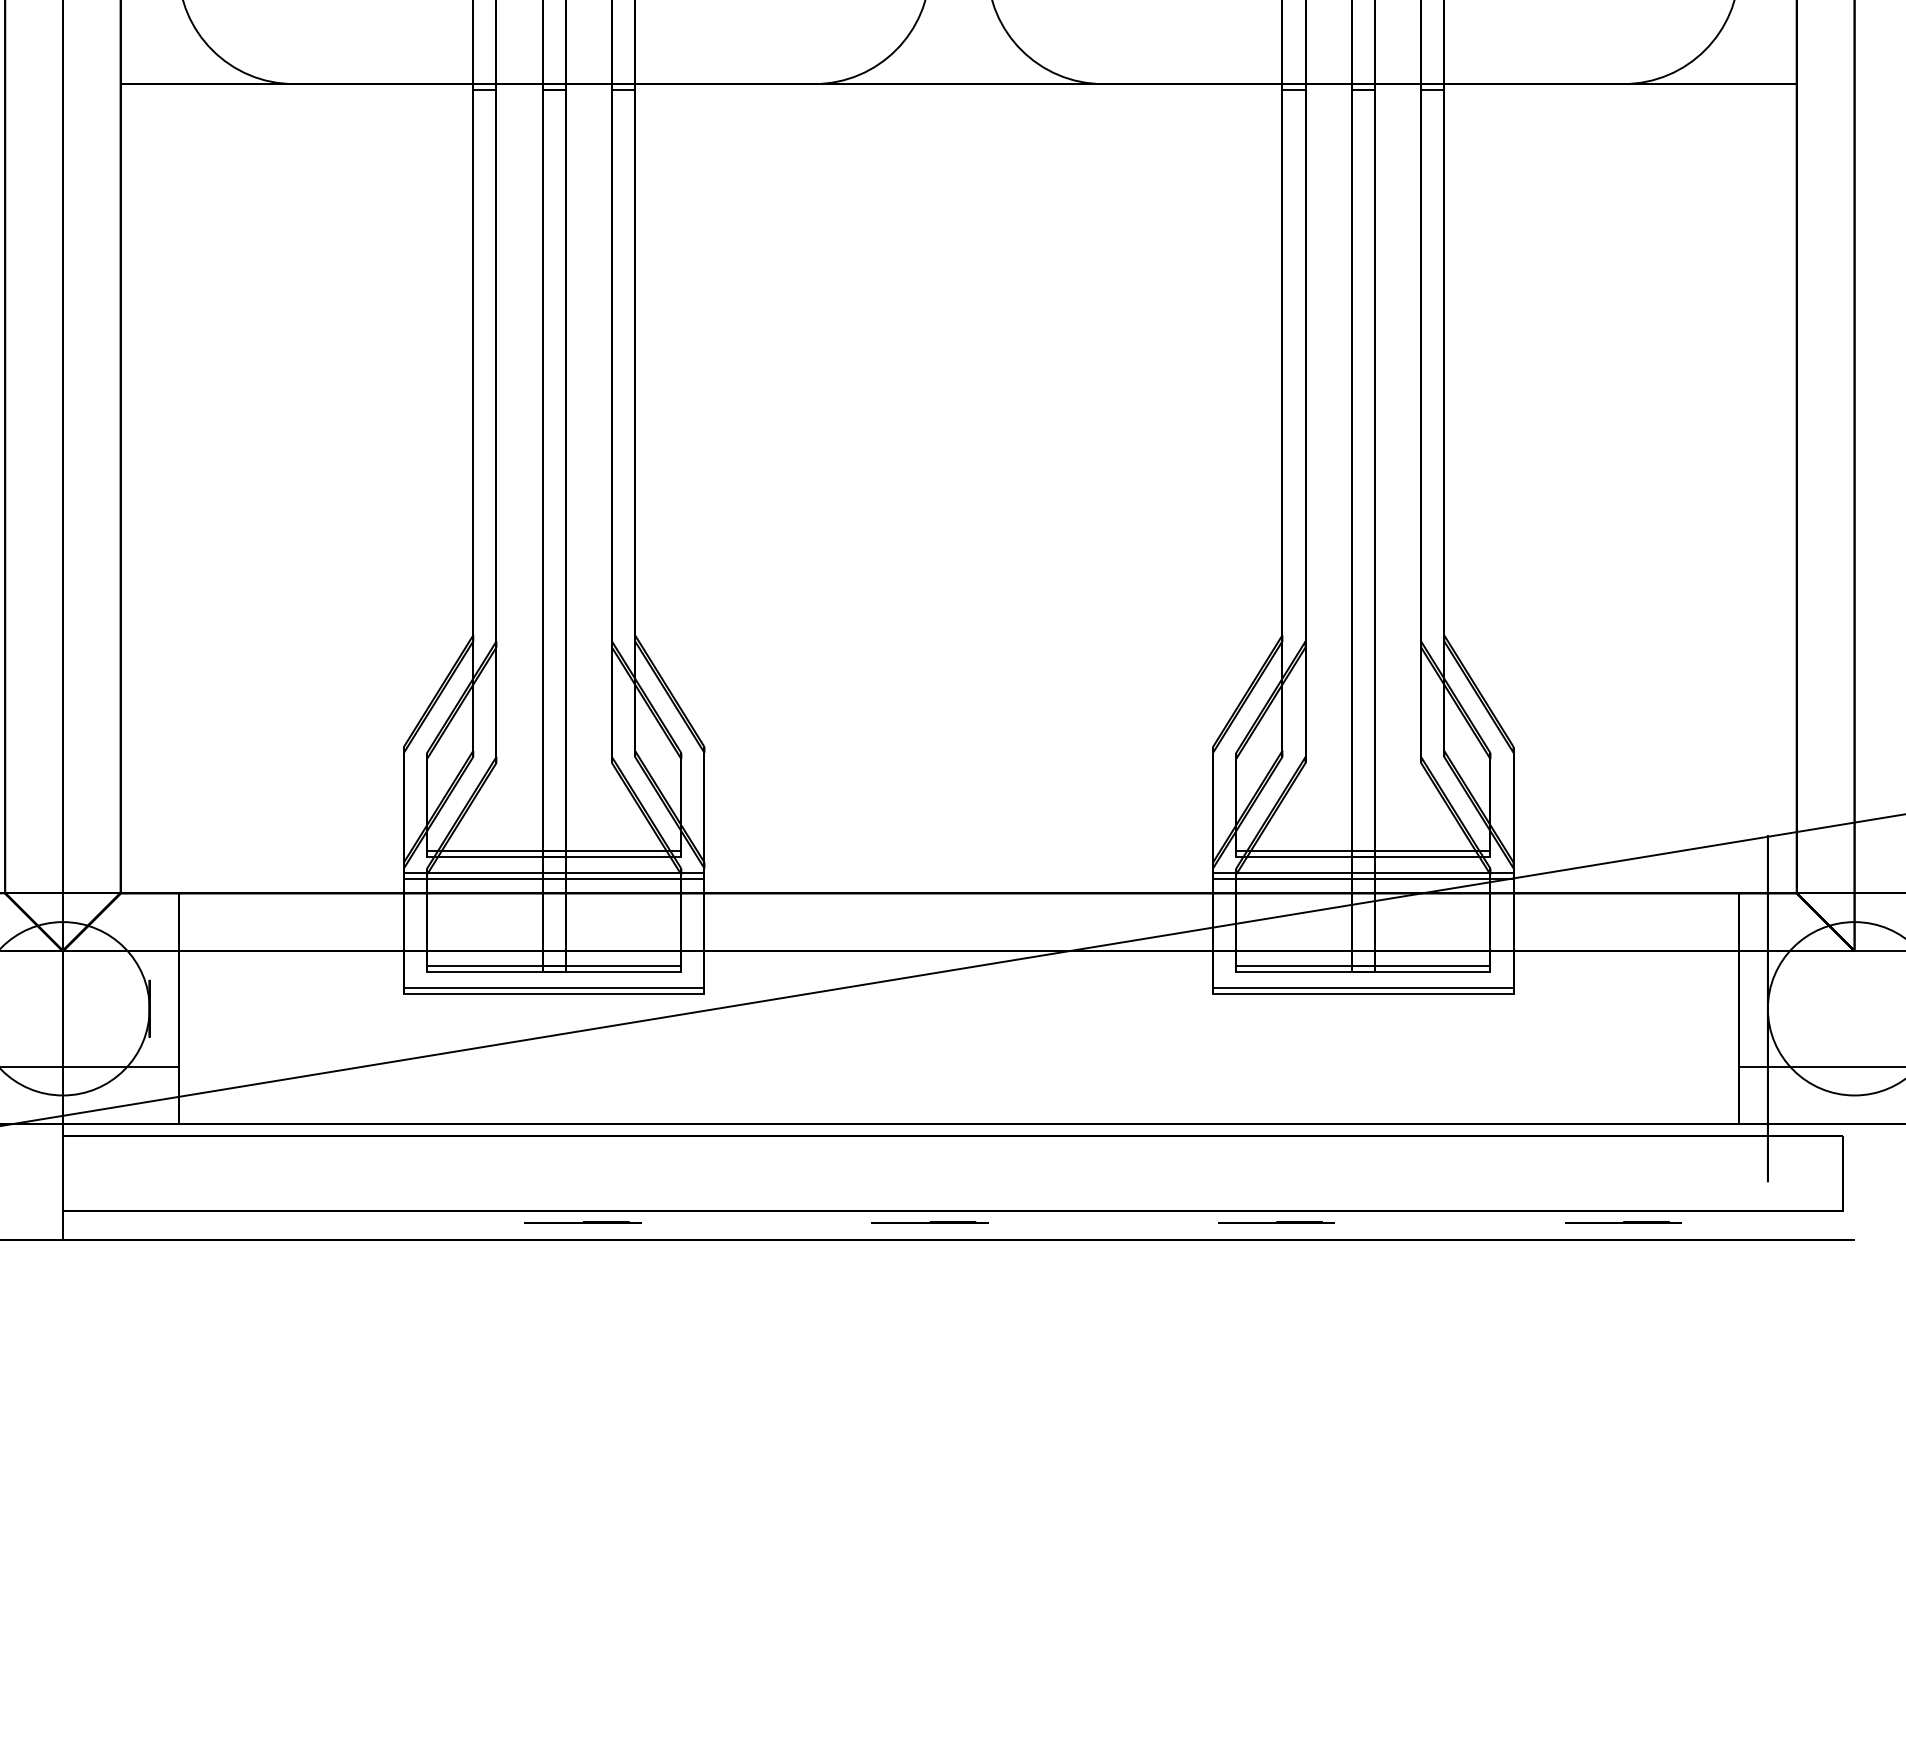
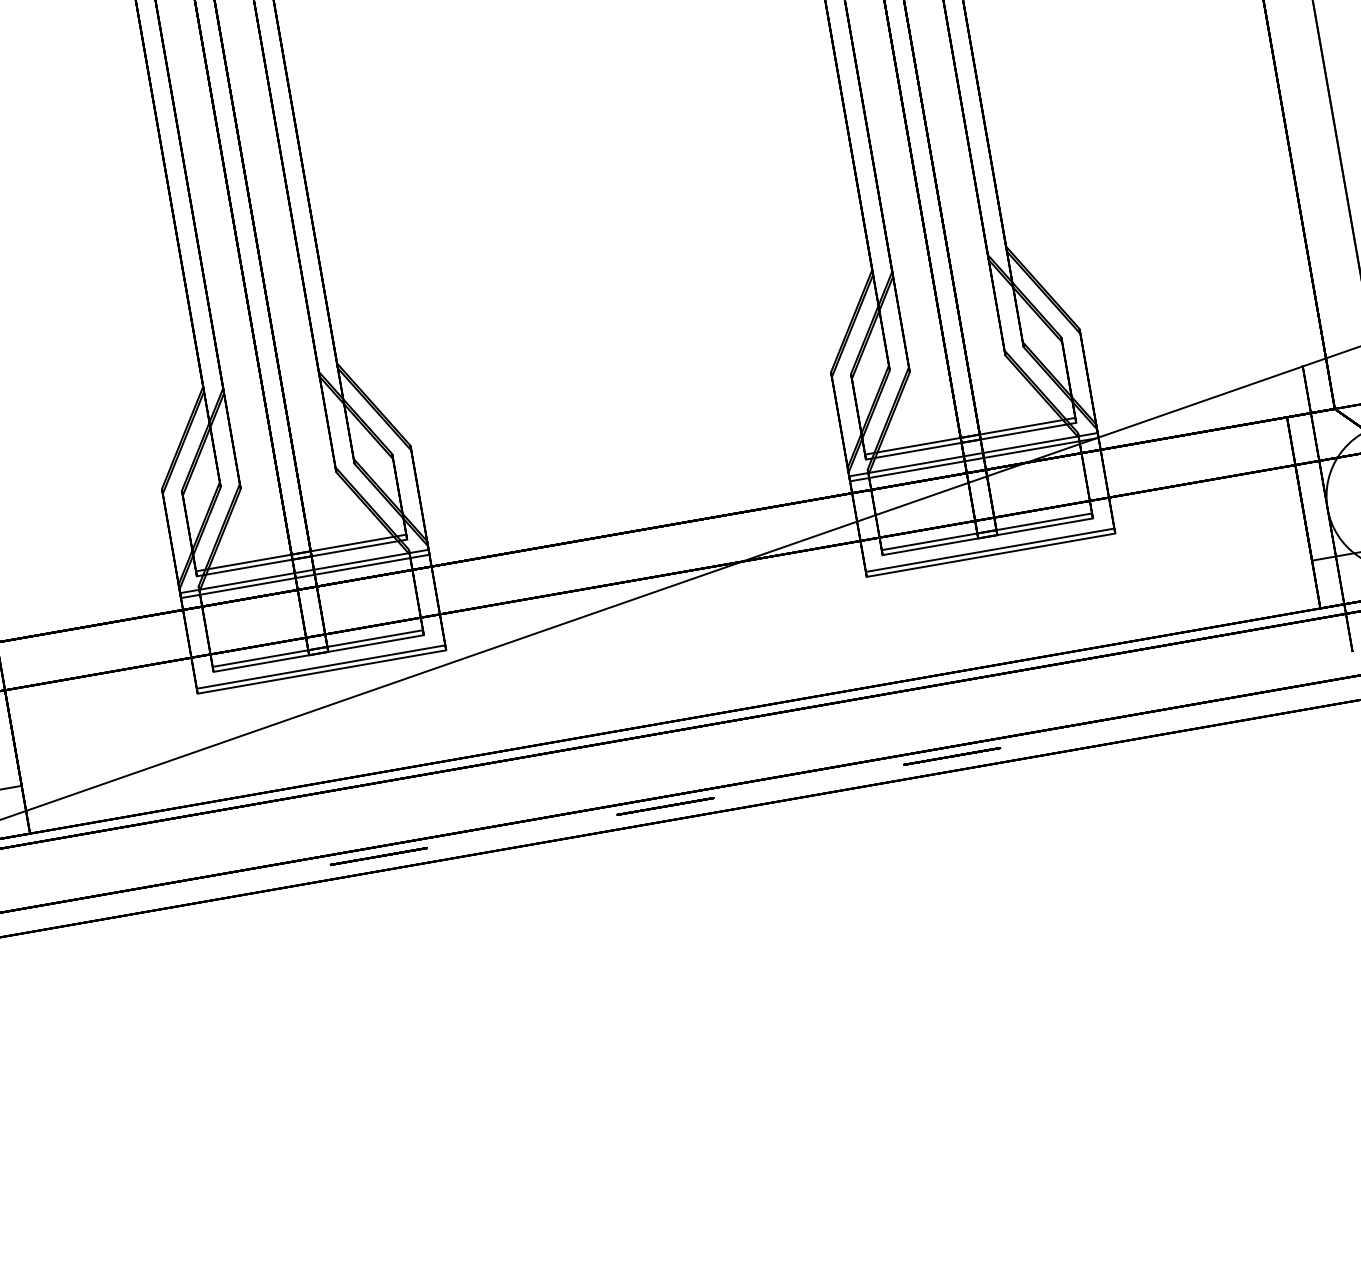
line: (1623, 1222) -> (1239, 706), removed

